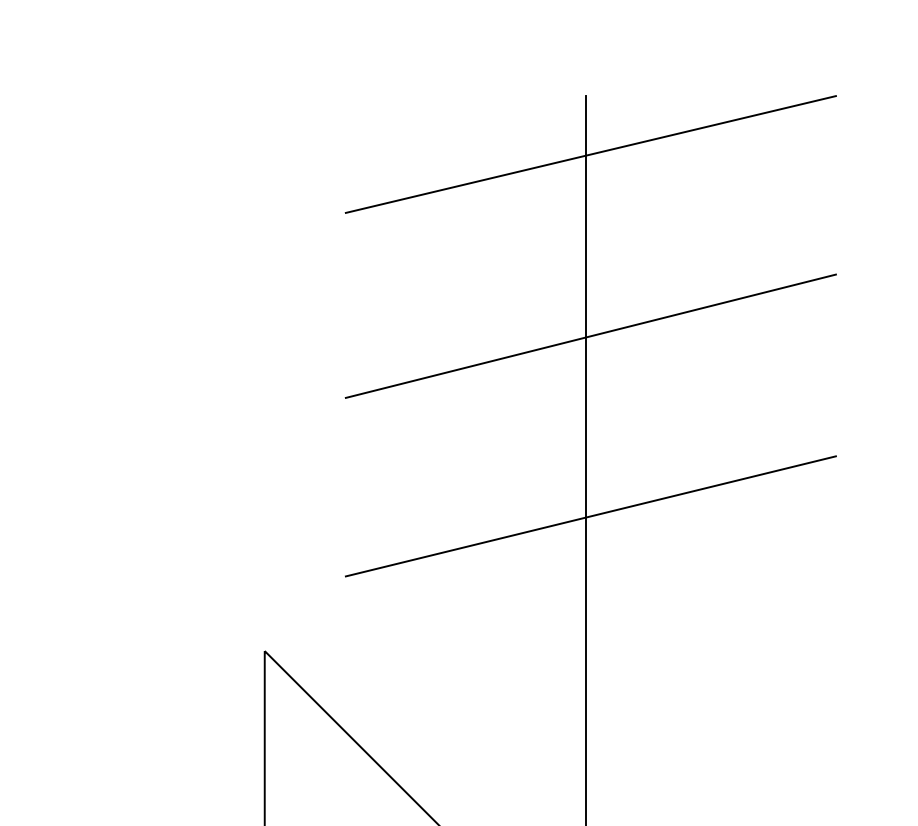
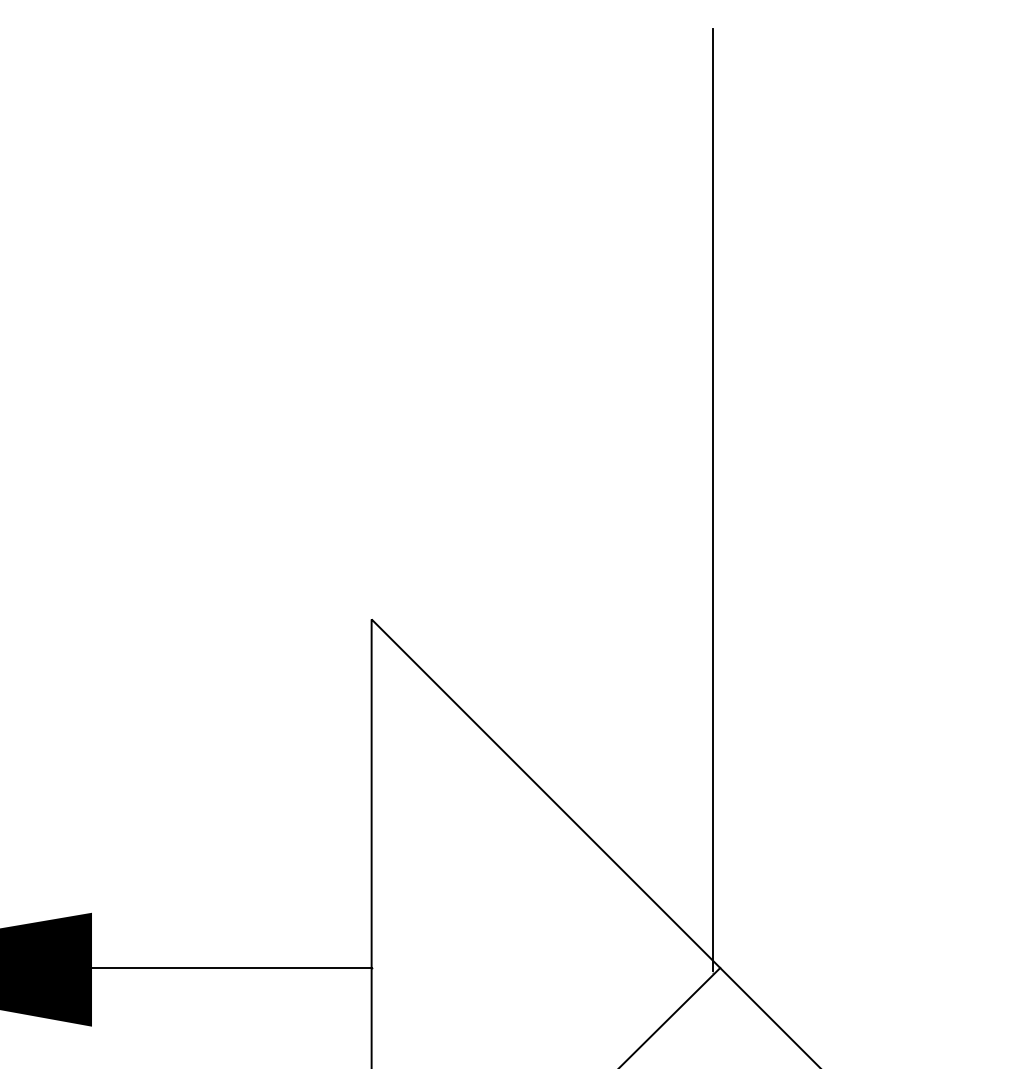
line: (590, 154) -> (718, 91), removed
line: (590, 336) -> (718, 284), removed
line: (590, 515) -> (718, 475), removed

